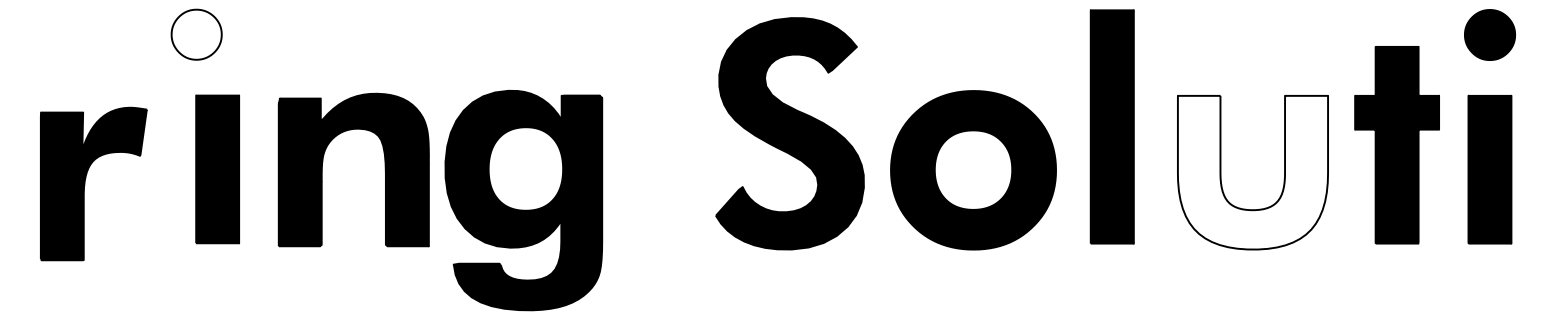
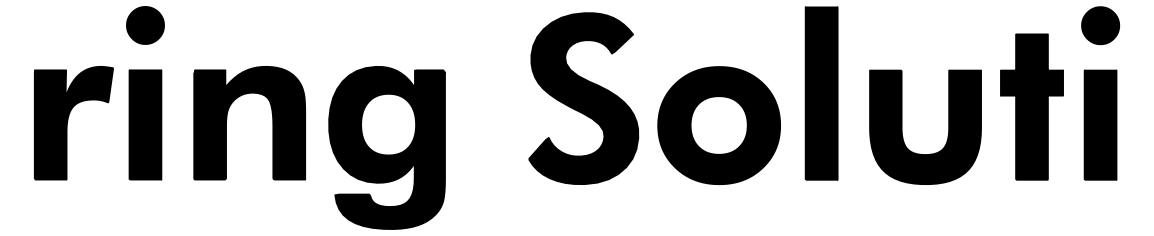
fill: (196, 34) -> (145, 25), added
part: (323, 162) -> (227, 117), moved
part: (217, 169) -> (145, 125), moved
fill: (1252, 172) -> (925, 127), added
part: (85, 183) -> (67, 122), moved

